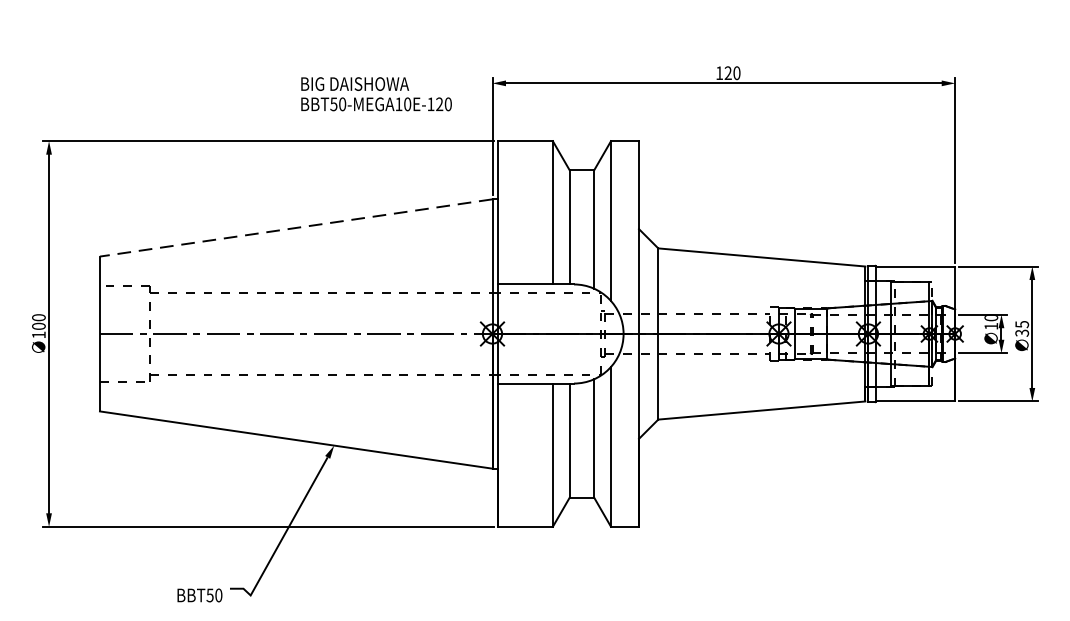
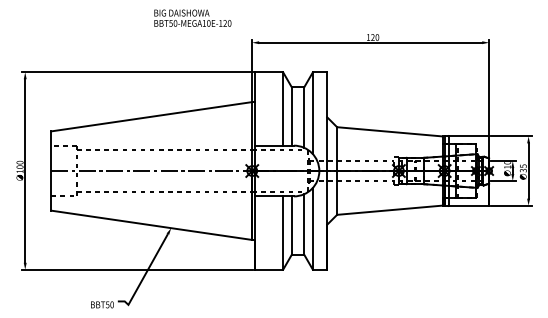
text: (375, 92) -> (192, 17), moved
line: (295, 227) -> (151, 116), dashed -> solid

